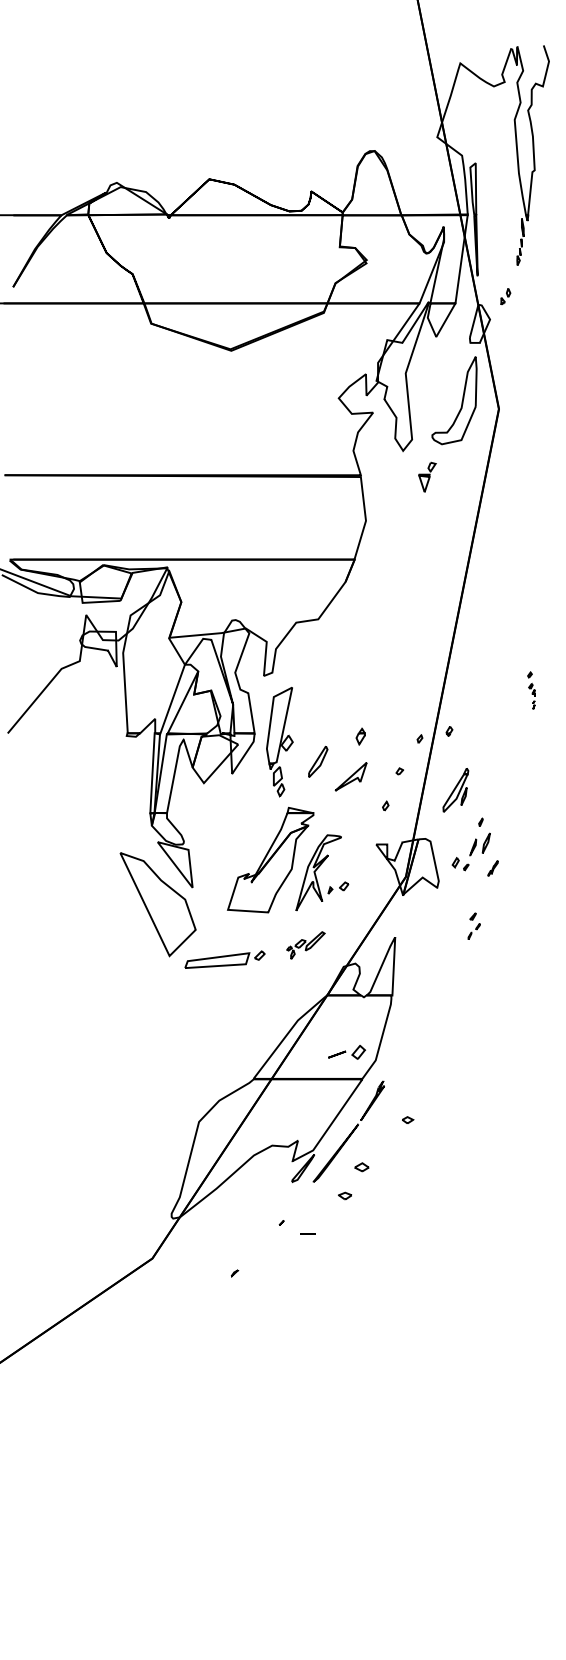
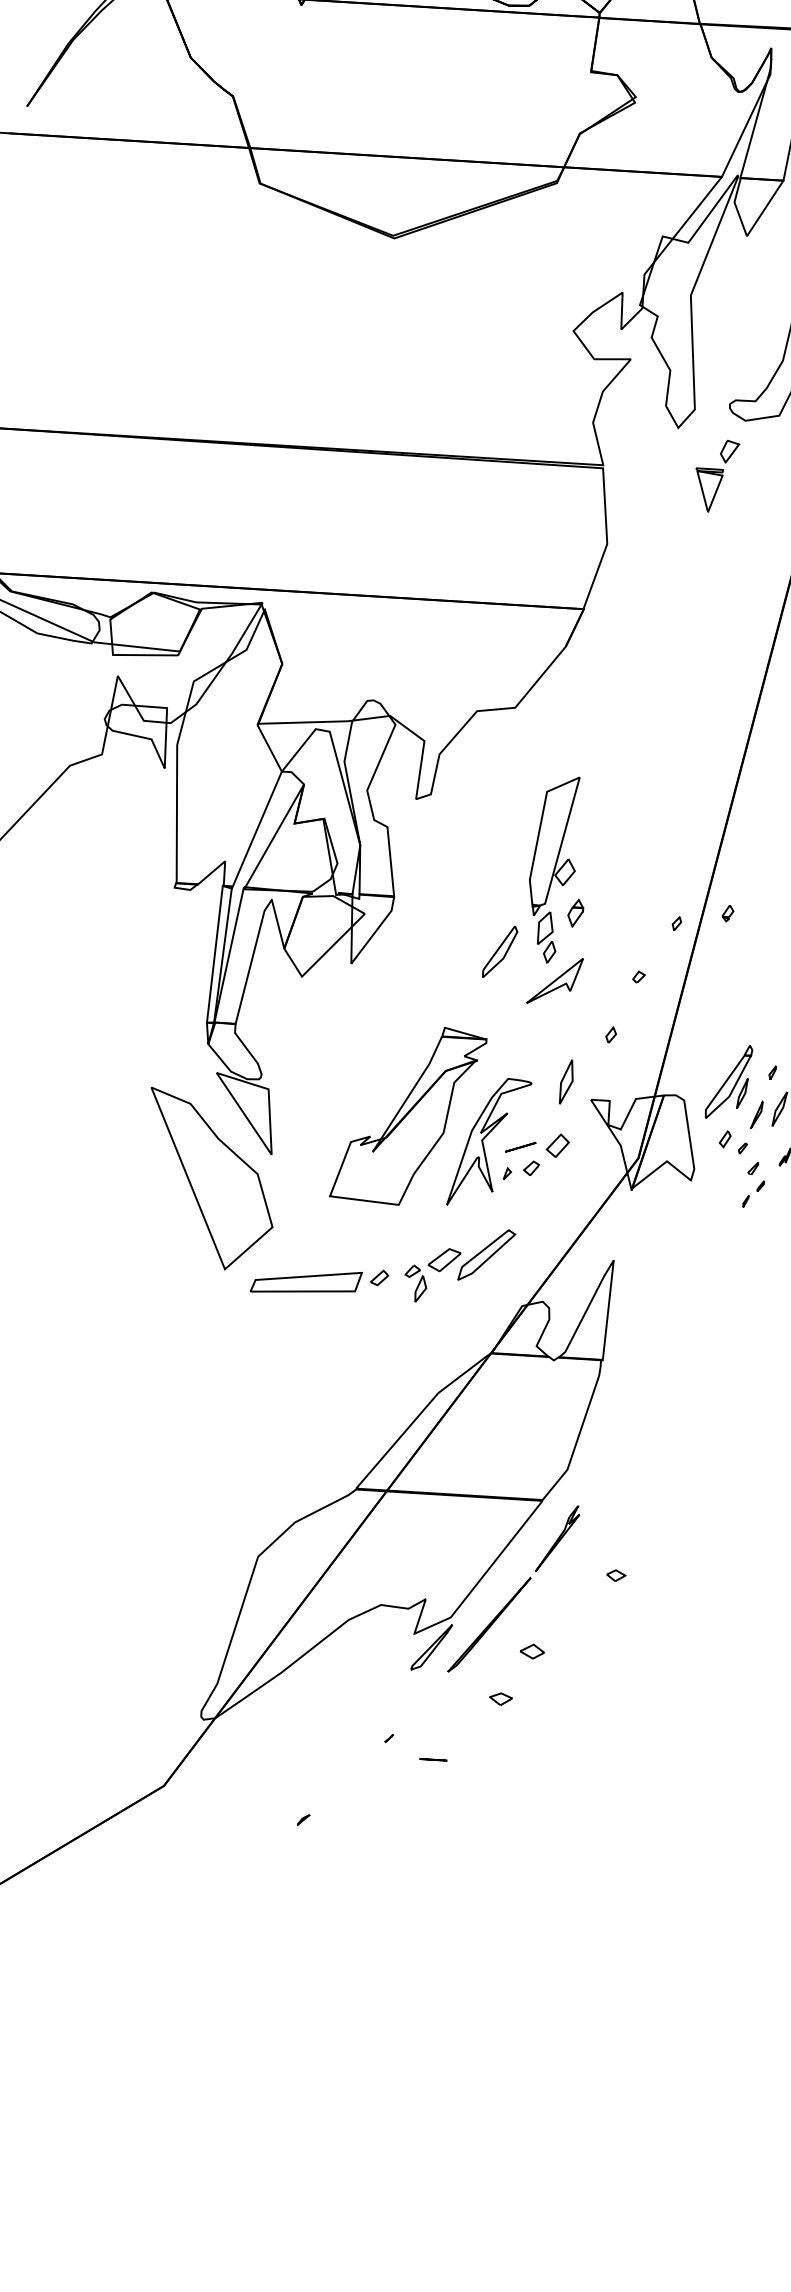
part: (427, 476) -> (717, 474), size x1.43
part: (279, 741) -> (552, 868), moved
part: (455, 790) -> (728, 1082), moved
curve: (360, 833) -> (565, 1079), added
part: (473, 925) -> (753, 1183), moved
part: (305, 945) -> (459, 1265), size x1.67
part: (346, 1052) -> (536, 1144), moved

